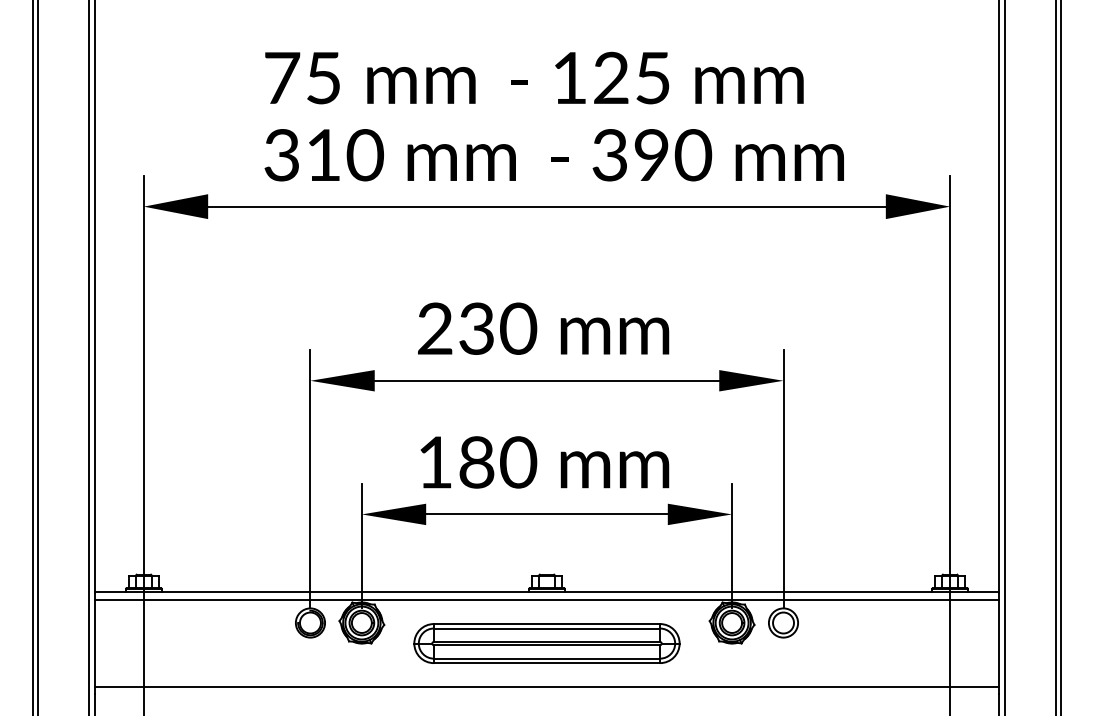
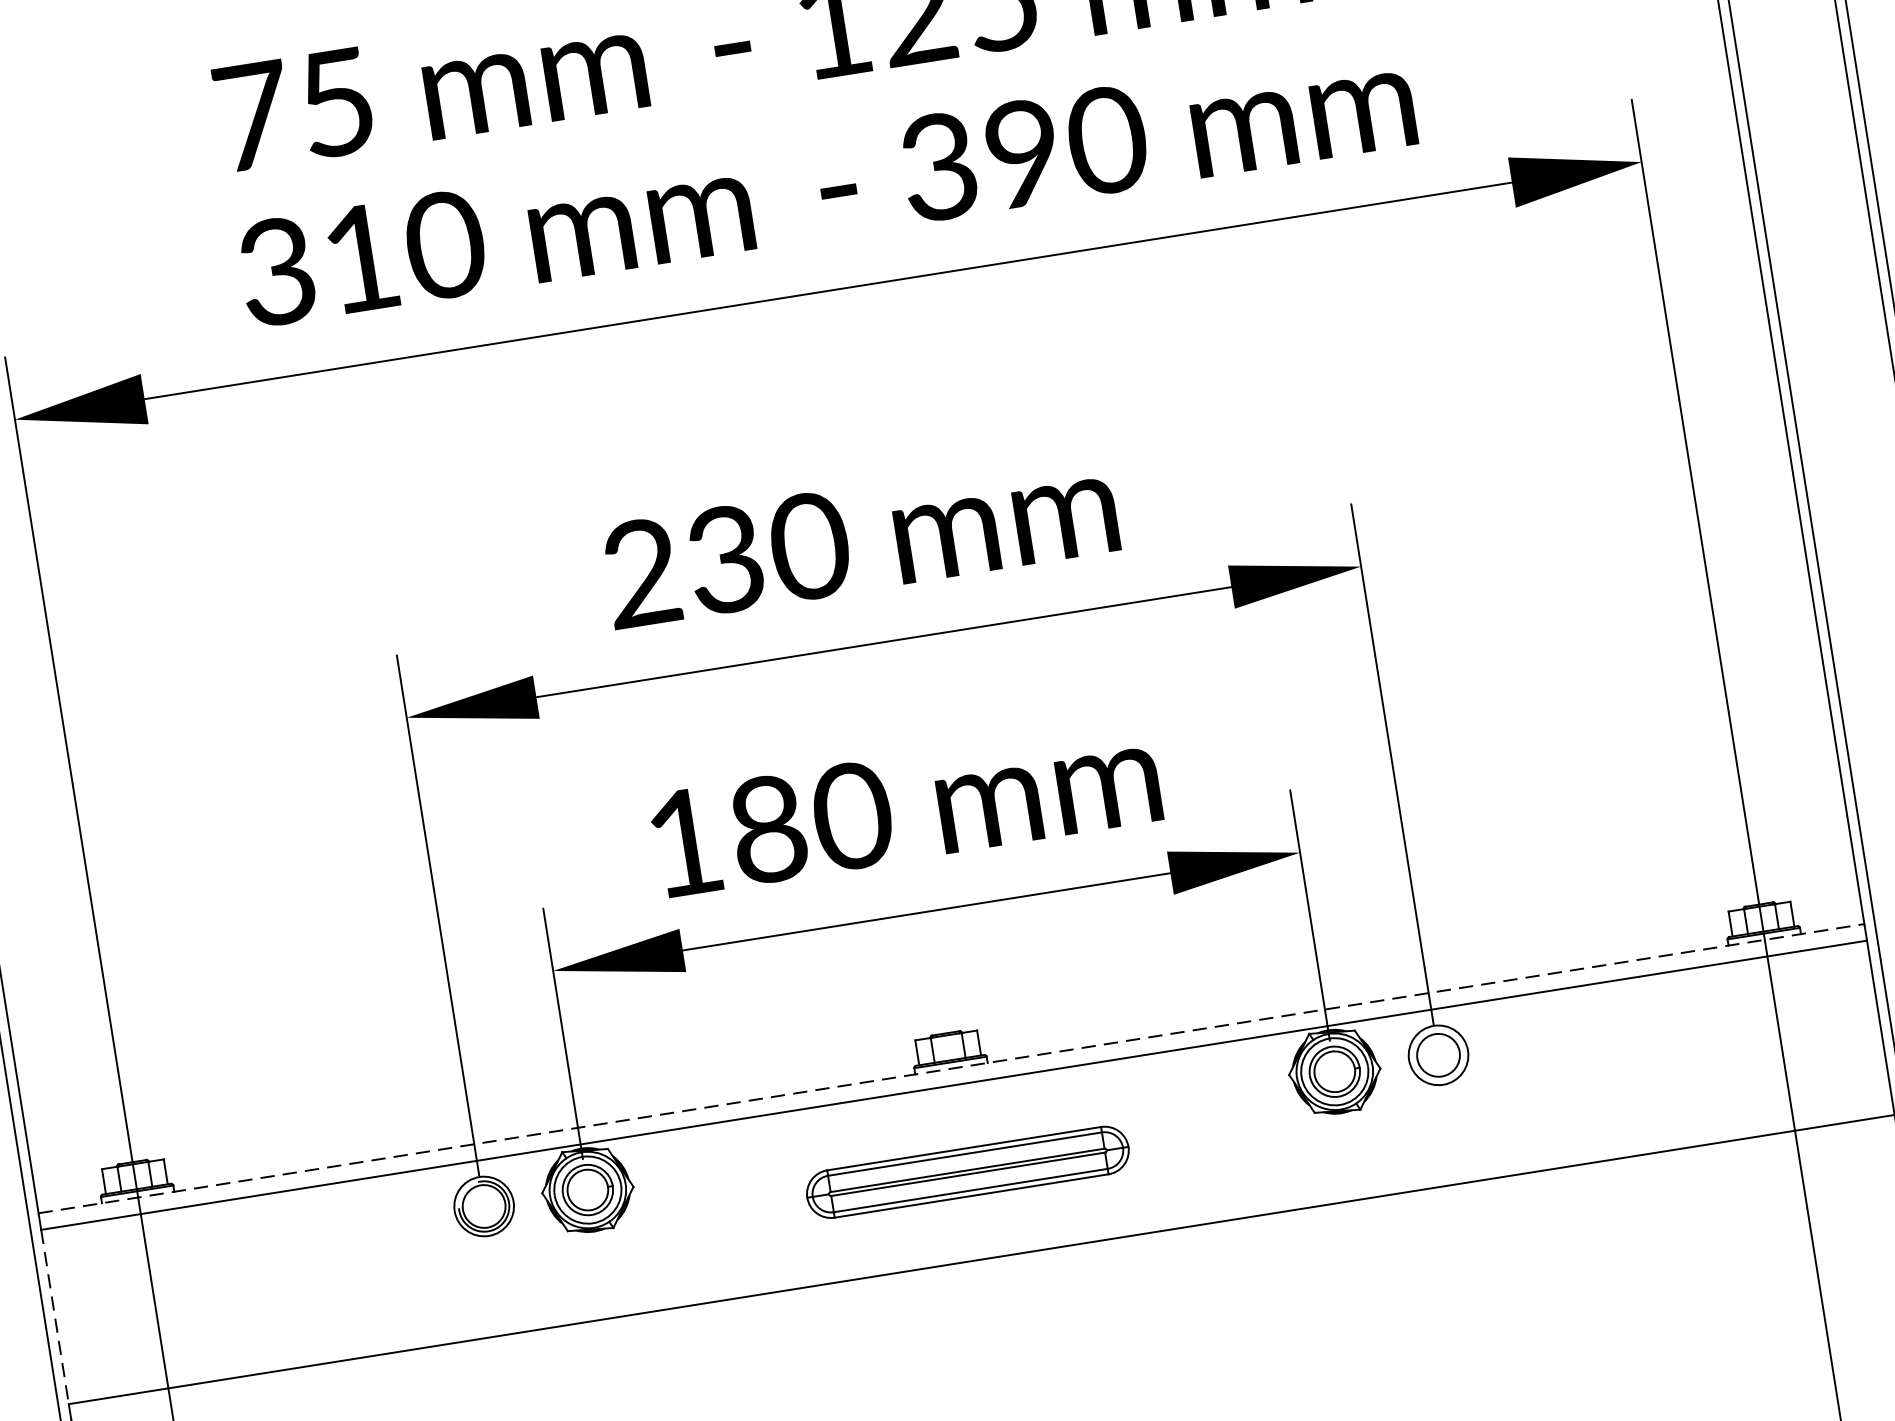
line: (547, 592) -> (952, 1069), solid -> dashed
part: (546, 643) -> (966, 1172), size x0.6
line: (94, 644) -> (55, 1318), solid -> dashed

